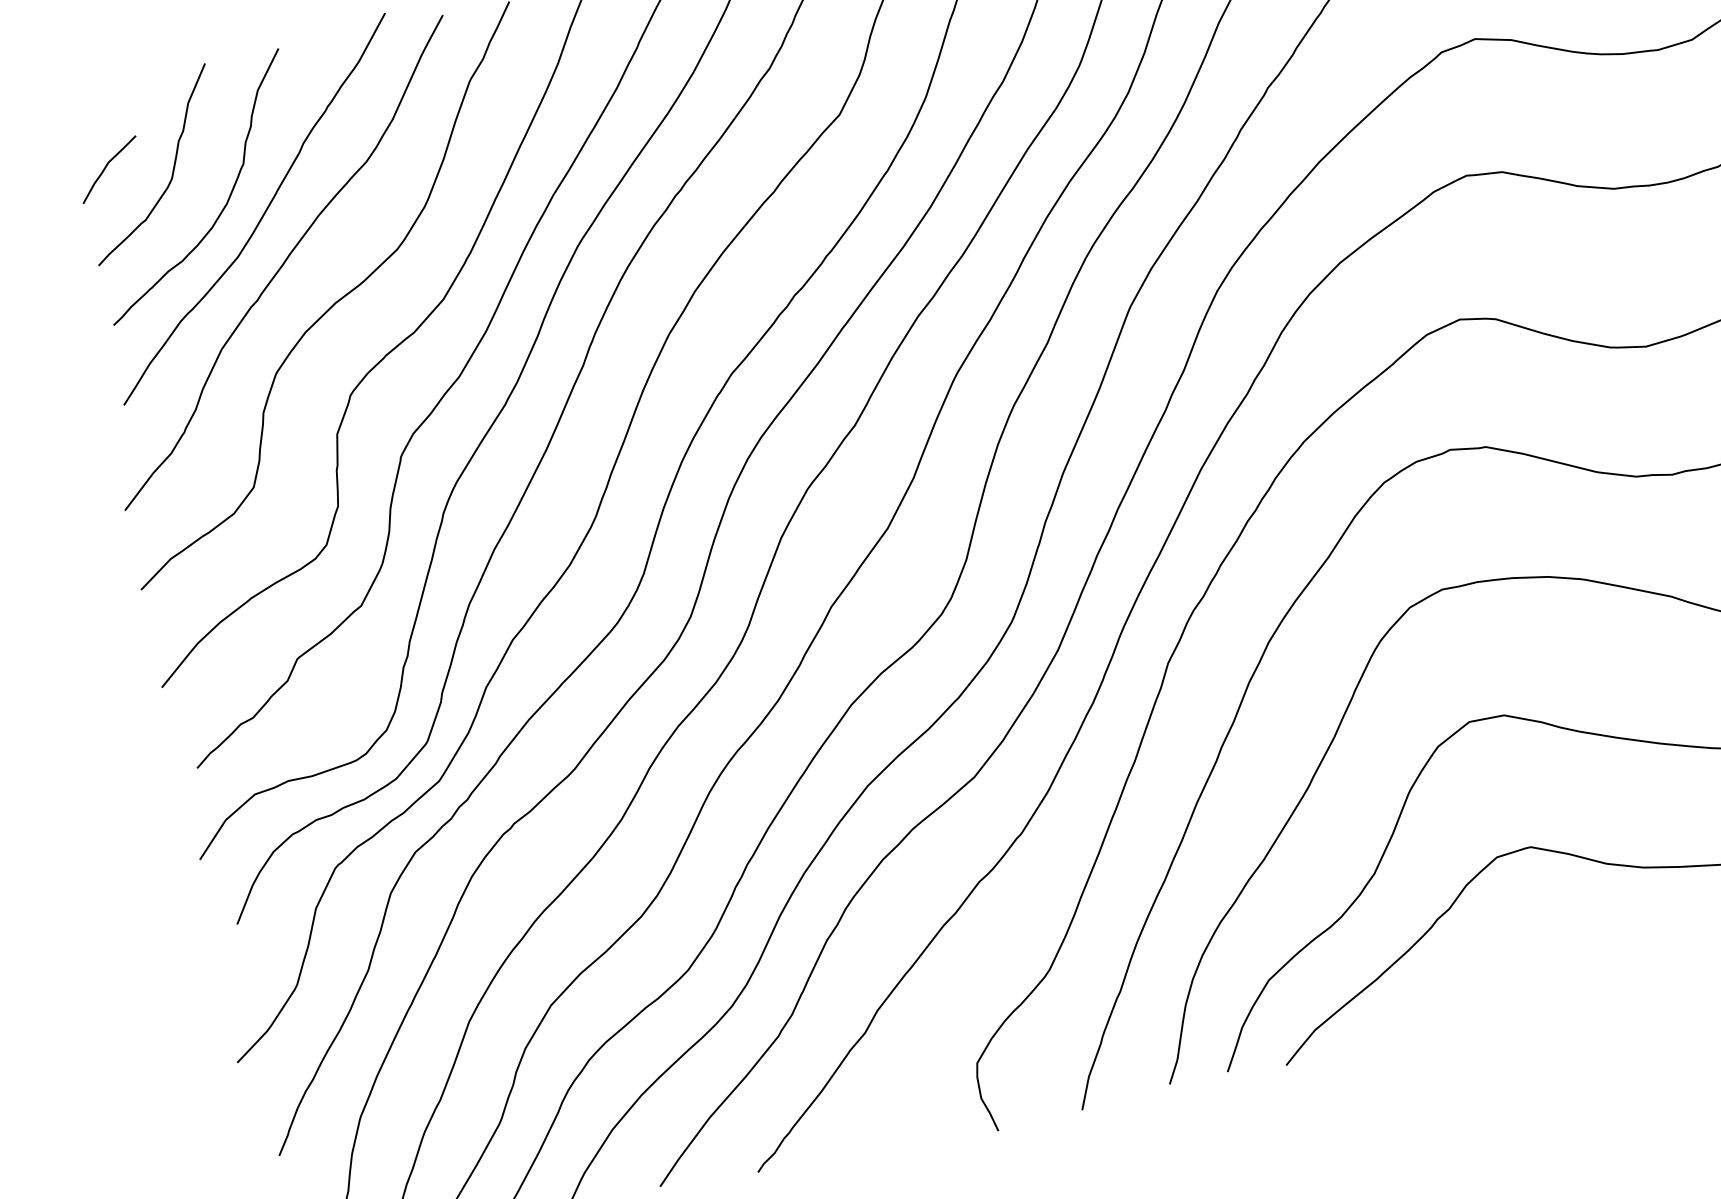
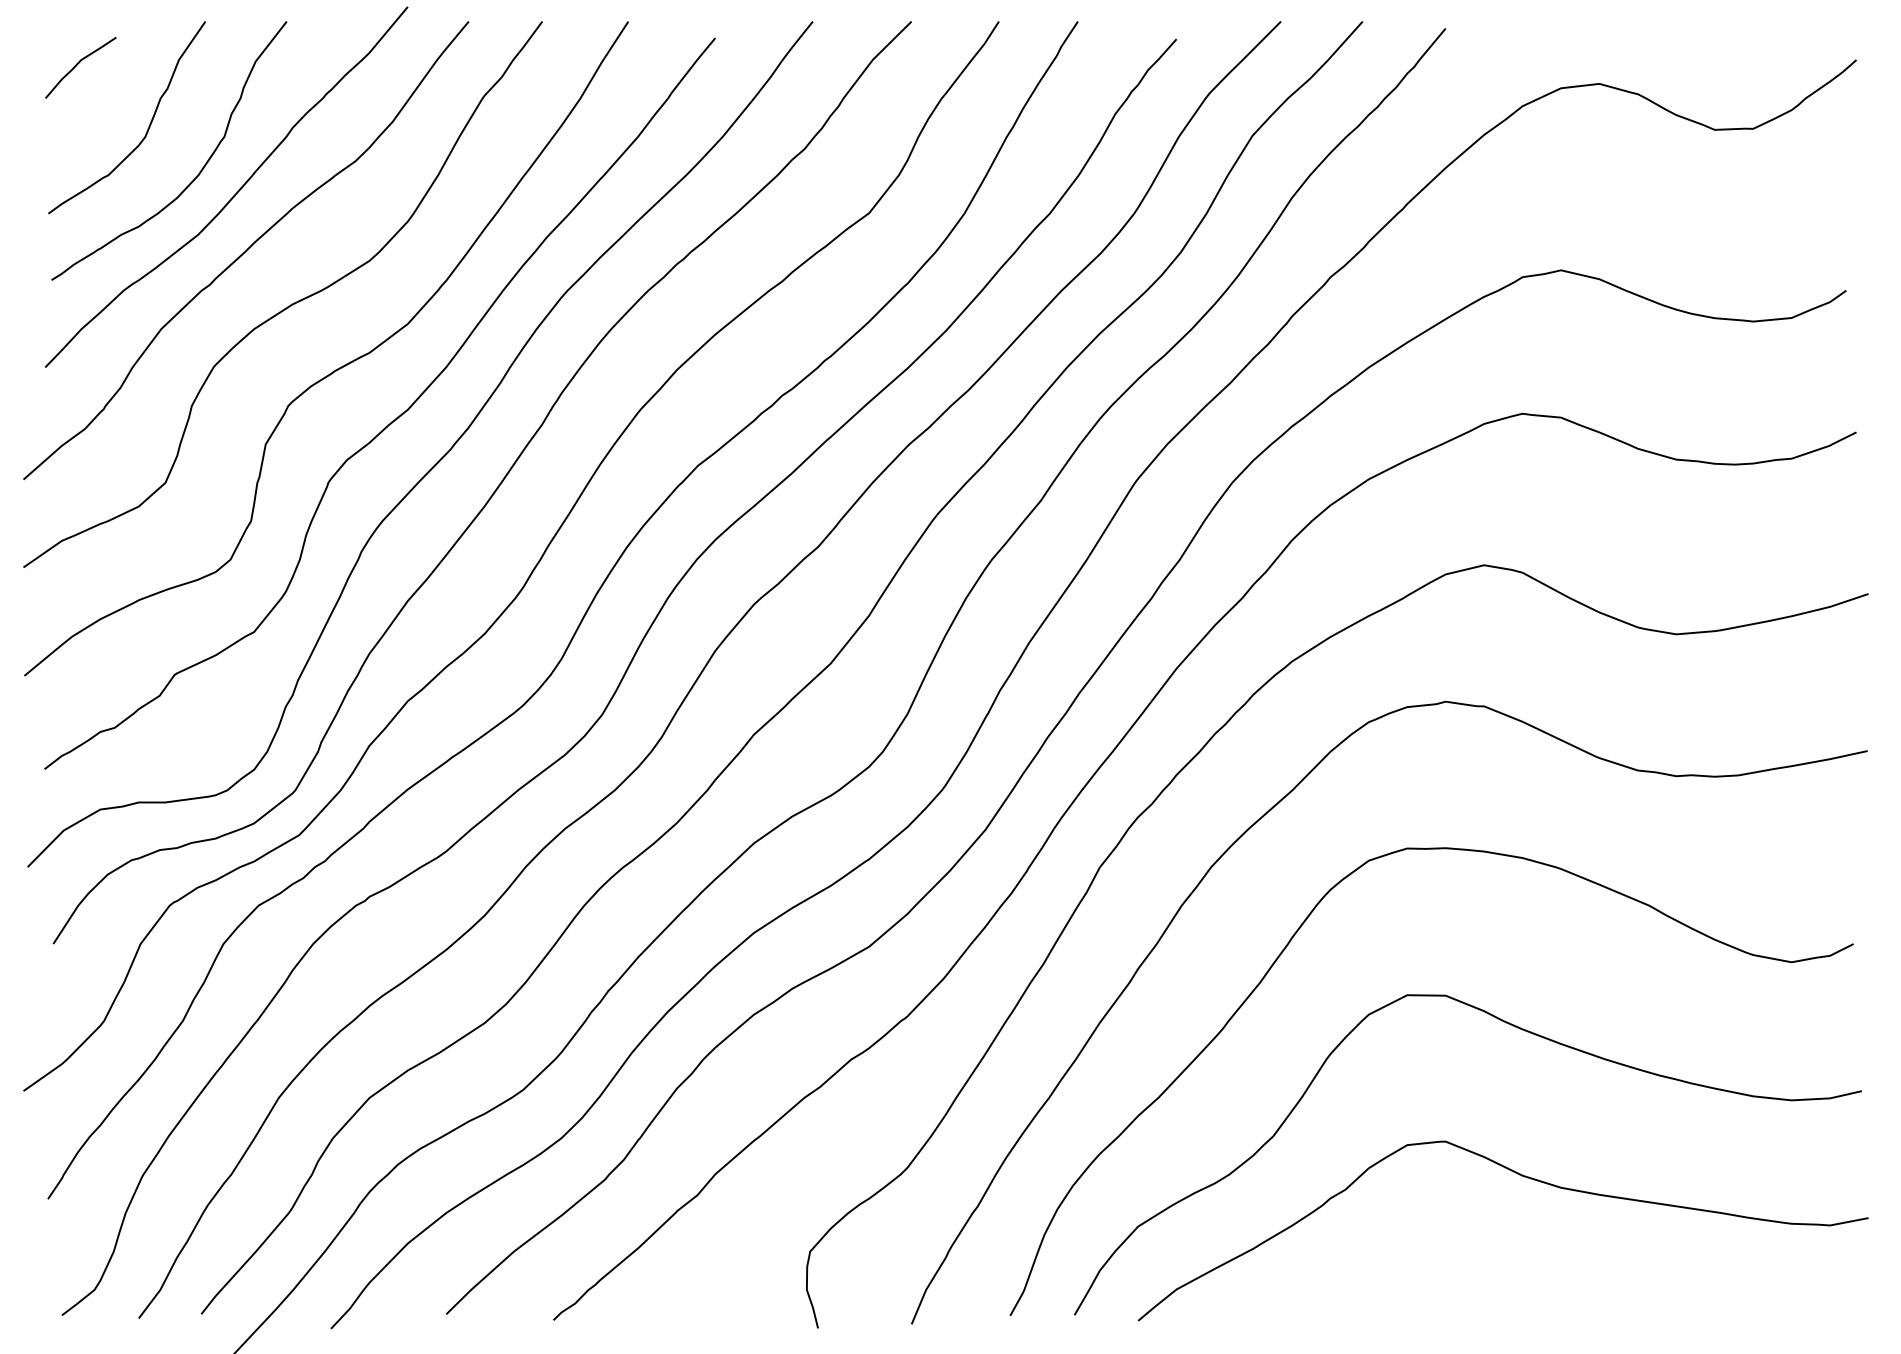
curve: (106, 167) -> (78, 64), moved

